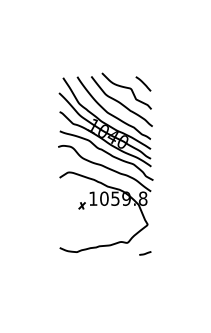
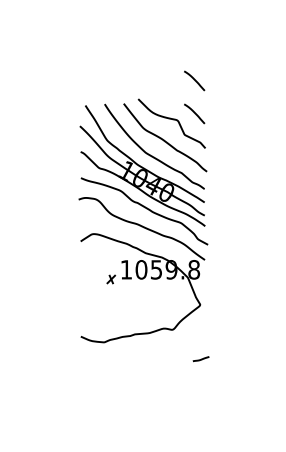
line: (143, 59) -> (194, 80), added
line: (144, 253) -> (200, 359), moved

